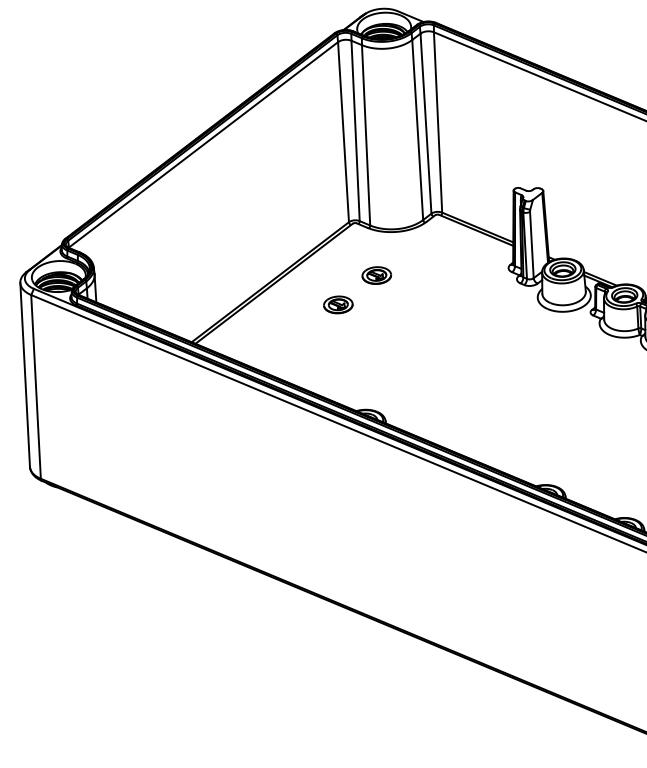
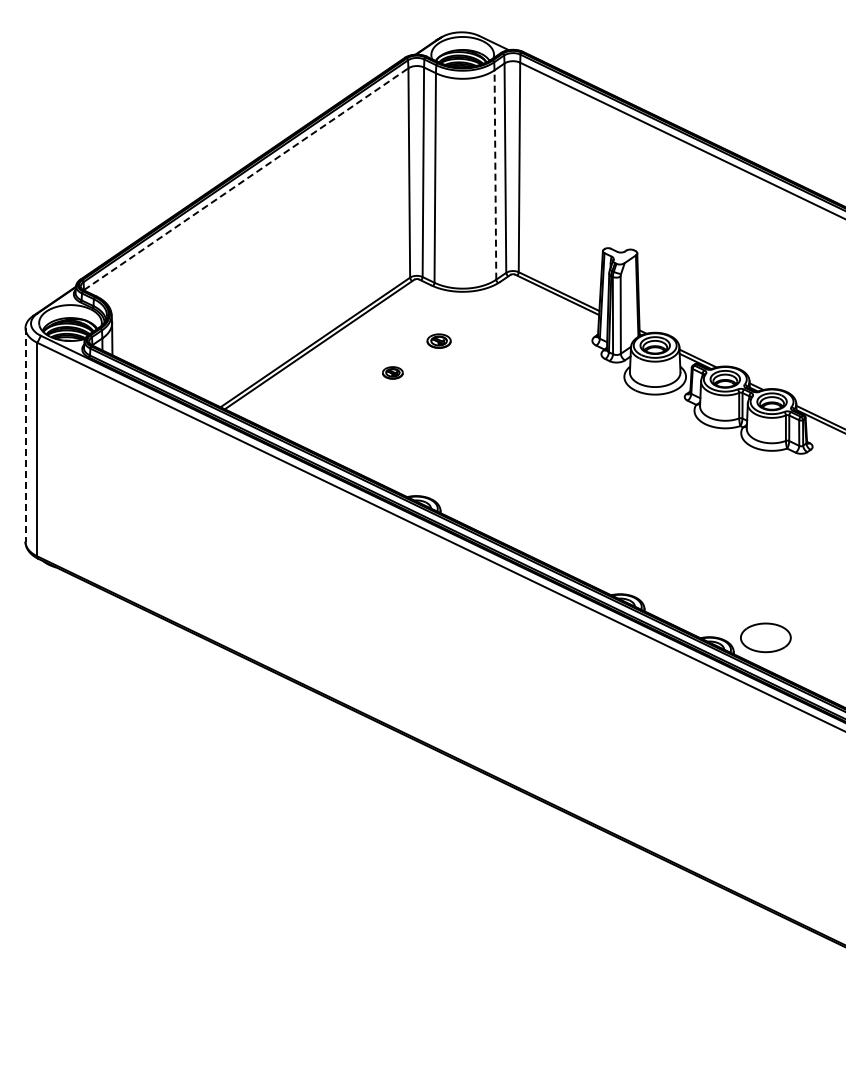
line: (417, 129) -> (495, 174), solid -> dashed
line: (203, 145) -> (246, 179), solid -> dashed
part: (376, 274) -> (438, 340), size x0.7
part: (338, 304) -> (392, 372), size x0.6
line: (25, 374) -> (25, 434), solid -> dashed

